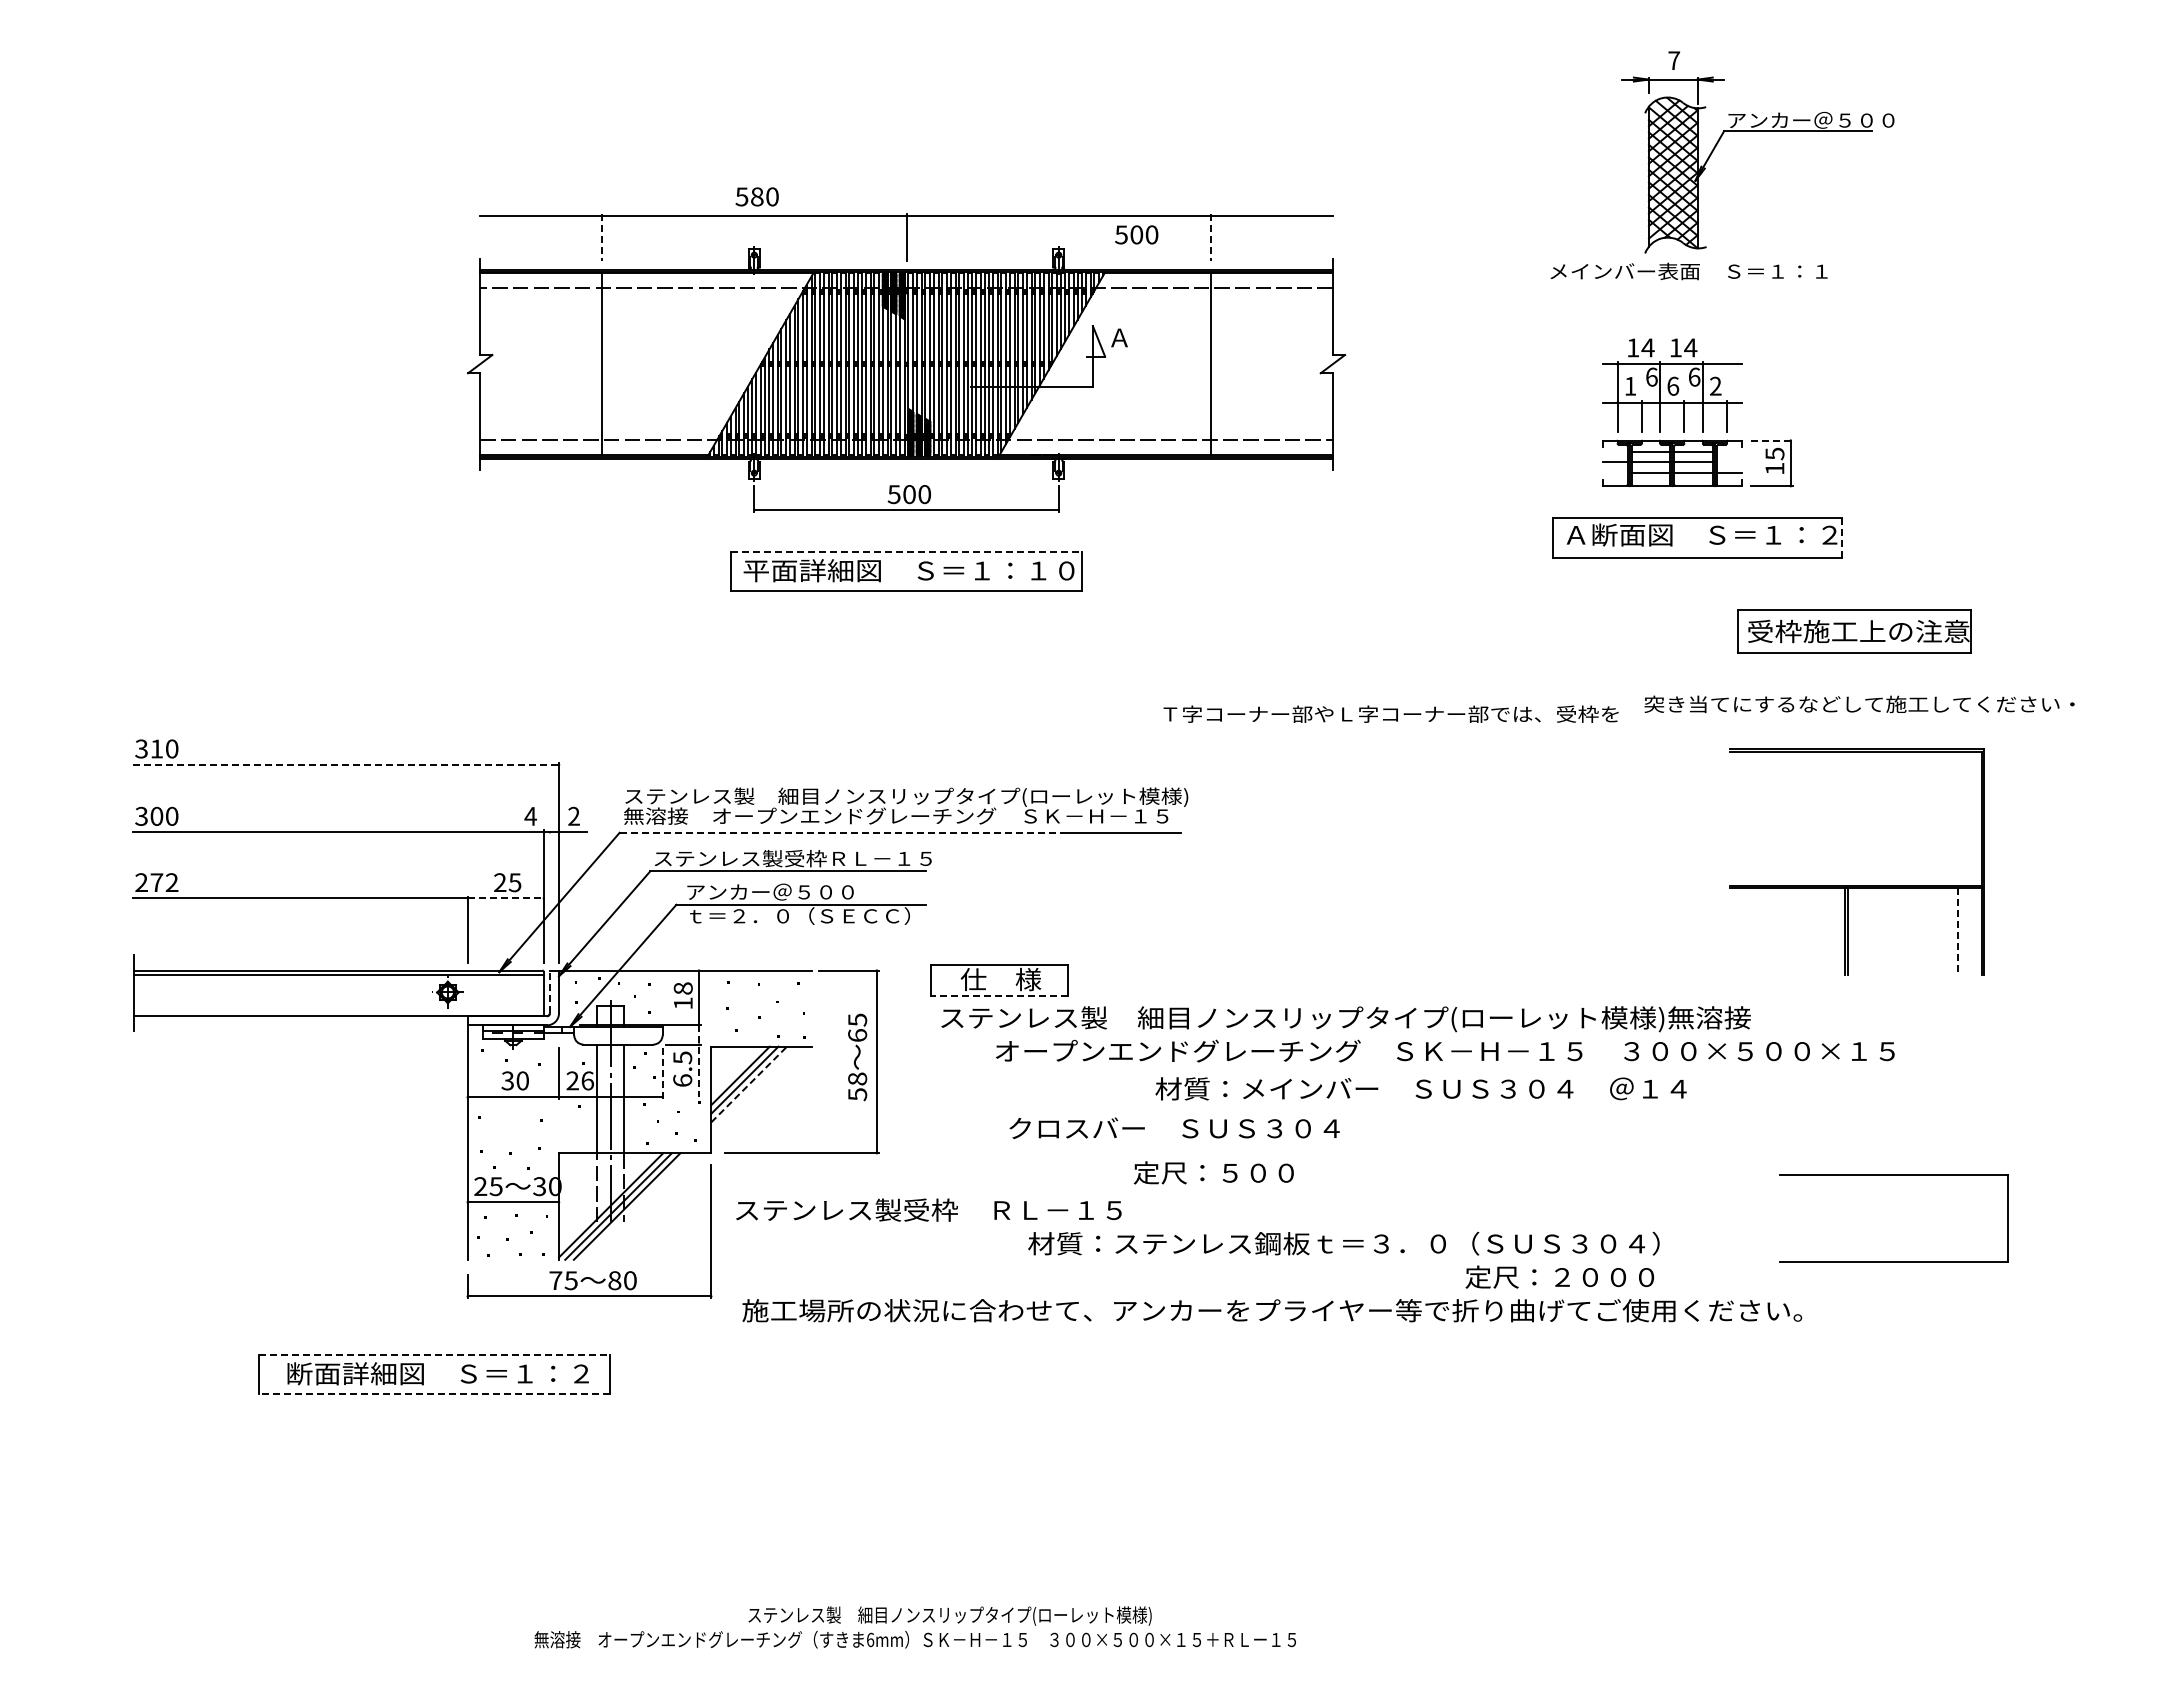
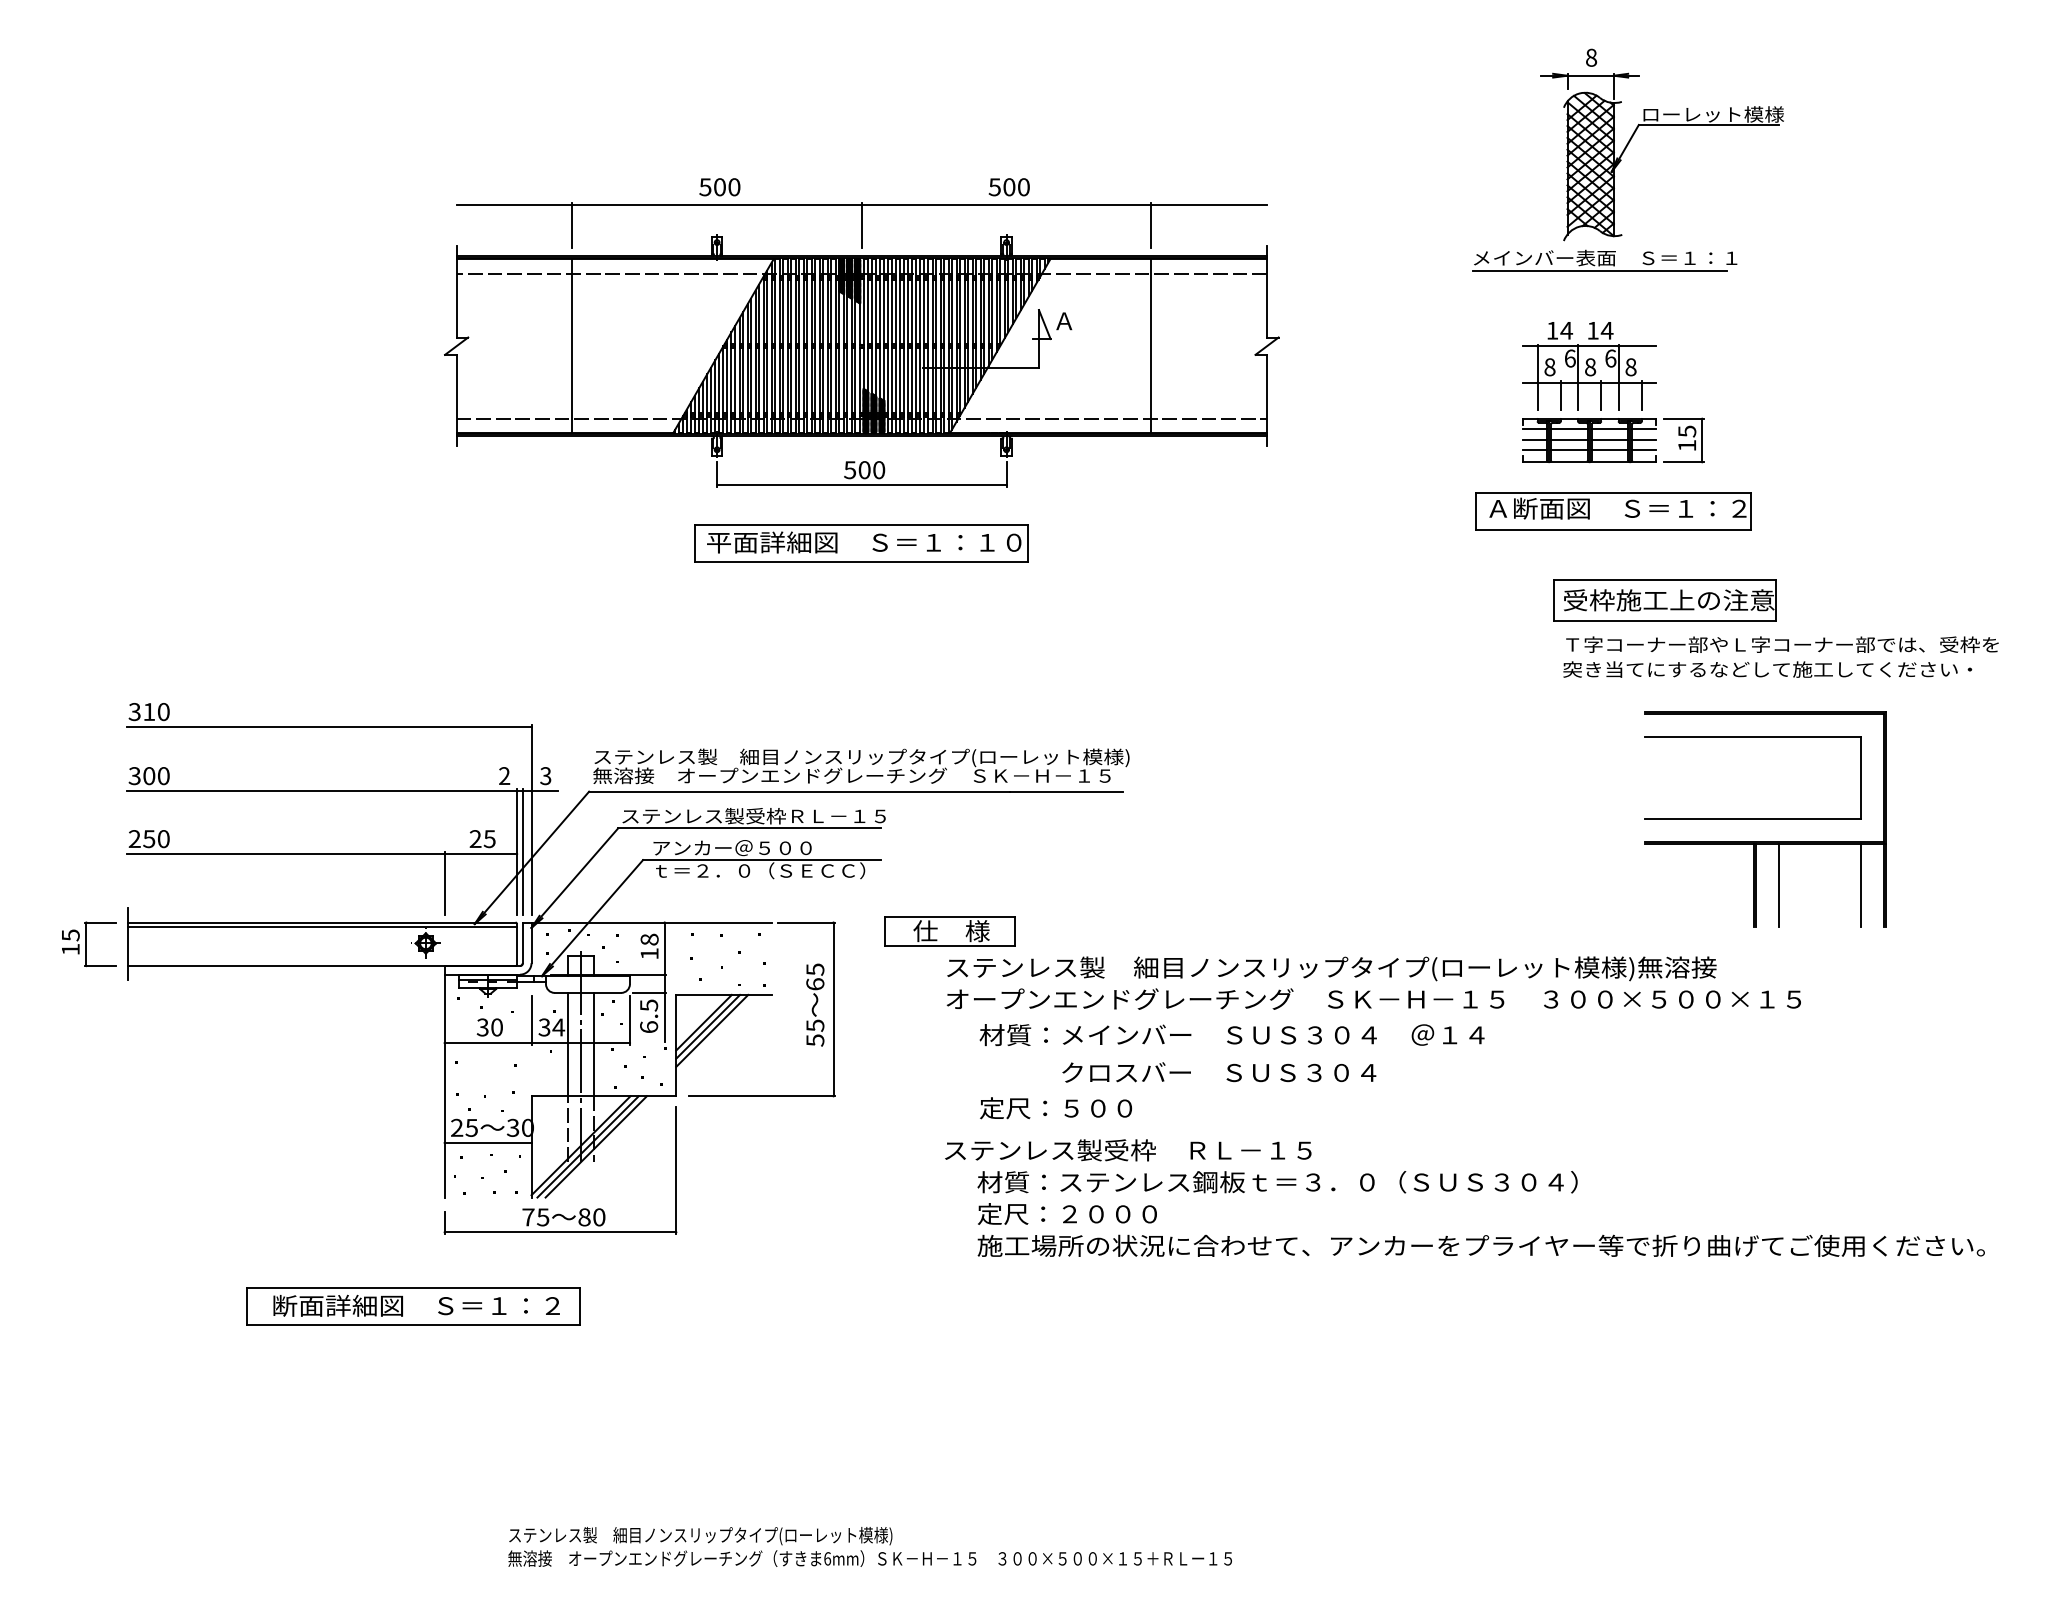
text: (1674, 60) -> (1591, 57), 7 -> 8
text: (1811, 120) -> (1721, 114), アンカー＠５００ -> ローレット模様
text: (757, 197) -> (720, 187), 580 -> 500
text: (1136, 234) -> (1009, 186), moved
line: (602, 237) -> (572, 225), dashed -> solid
line: (1211, 237) -> (1151, 225), dashed -> solid
line: (1682, 285) -> (1599, 271), added
text: (1630, 385) -> (1549, 366), 1 -> 8
text: (1673, 385) -> (1590, 366), 6 -> 8
text: (1715, 385) -> (1630, 366), 2 -> 8
line: (1771, 440) -> (1683, 418), dashed -> solid
line: (1614, 451) -> (1534, 429), added
line: (1729, 451) -> (1644, 429), added
line: (1729, 462) -> (1644, 439), added
line: (1614, 473) -> (1534, 450), added
line: (1841, 538) -> (1750, 511), dashed -> solid
line: (907, 551) -> (862, 524), dashed -> solid
part: (1854, 631) -> (1664, 600), moved
text: (1390, 713) -> (1781, 644), moved
line: (346, 764) -> (329, 726), dashed -> solid
text: (530, 815) -> (504, 775), 4 -> 2
text: (573, 816) -> (545, 776), 2 -> 3
line: (841, 832) -> (800, 791), dashed -> solid
text: (164, 882) -> (156, 838), 272 -> 250
line: (549, 896) -> (522, 852), added
line: (506, 898) -> (481, 854), dashed -> solid
line: (1871, 931) -> (1779, 885), added
line: (1958, 931) -> (1861, 885), dashed -> solid
line: (549, 991) -> (522, 942), dashed -> solid
part: (93, 993) -> (89, 944), added
line: (999, 995) -> (950, 946), dashed -> solid
text: (1345, 1019) -> (1331, 969), moved
line: (699, 1060) -> (665, 1008), dashed -> solid
line: (662, 1073) -> (629, 1020), dashed -> solid
text: (857, 1078) -> (815, 1025), 58 -> 55
text: (580, 1080) -> (551, 1027), 26 -> 34
line: (749, 1084) -> (712, 1030), dashed -> solid
text: (1420, 1088) -> (1231, 1034), moved
text: (1174, 1127) -> (1219, 1071), moved
text: (1213, 1172) -> (1055, 1107), moved
part: (1893, 1175) -> (1752, 737), moved
text: (928, 1209) -> (1127, 1149), moved
text: (1559, 1276) -> (1067, 1213), moved
text: (1272, 1310) -> (1481, 1245), moved
line: (435, 1354) -> (414, 1287), dashed -> solid
line: (434, 1394) -> (413, 1325), dashed -> solid
text: (949, 1615) -> (700, 1535), moved

